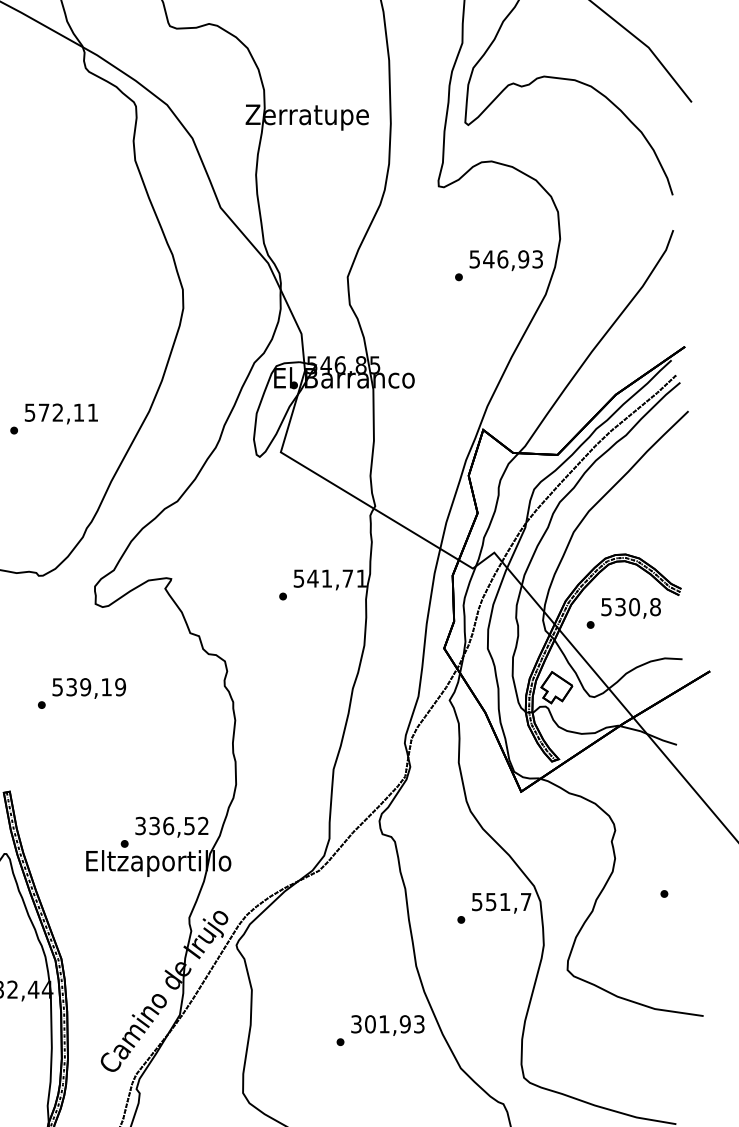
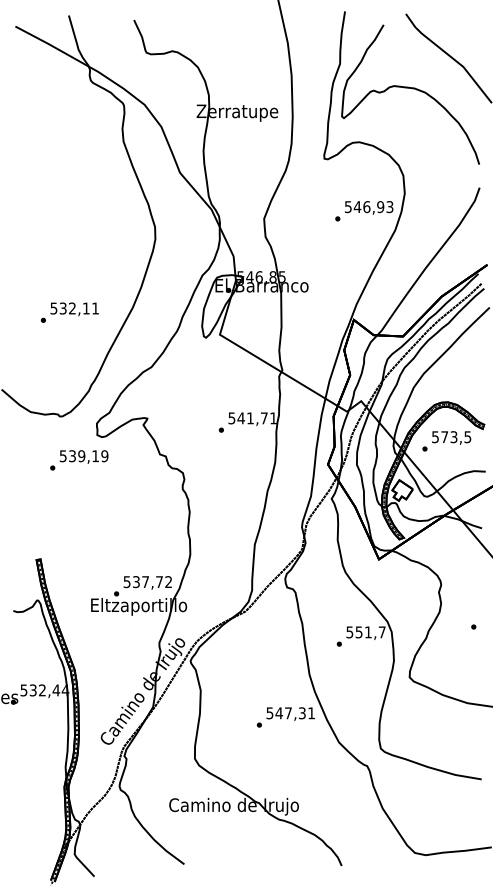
text: (42, 412) -> (62, 308), 572,11 -> 532,11
text: (638, 607) -> (456, 437), 530,8 -> 573,5
text: (82, 693) -> (79, 460), moved
text: (165, 826) -> (143, 582), 336,52 -> 537,72
text: (387, 1024) -> (290, 713), 301,93 -> 547,31

